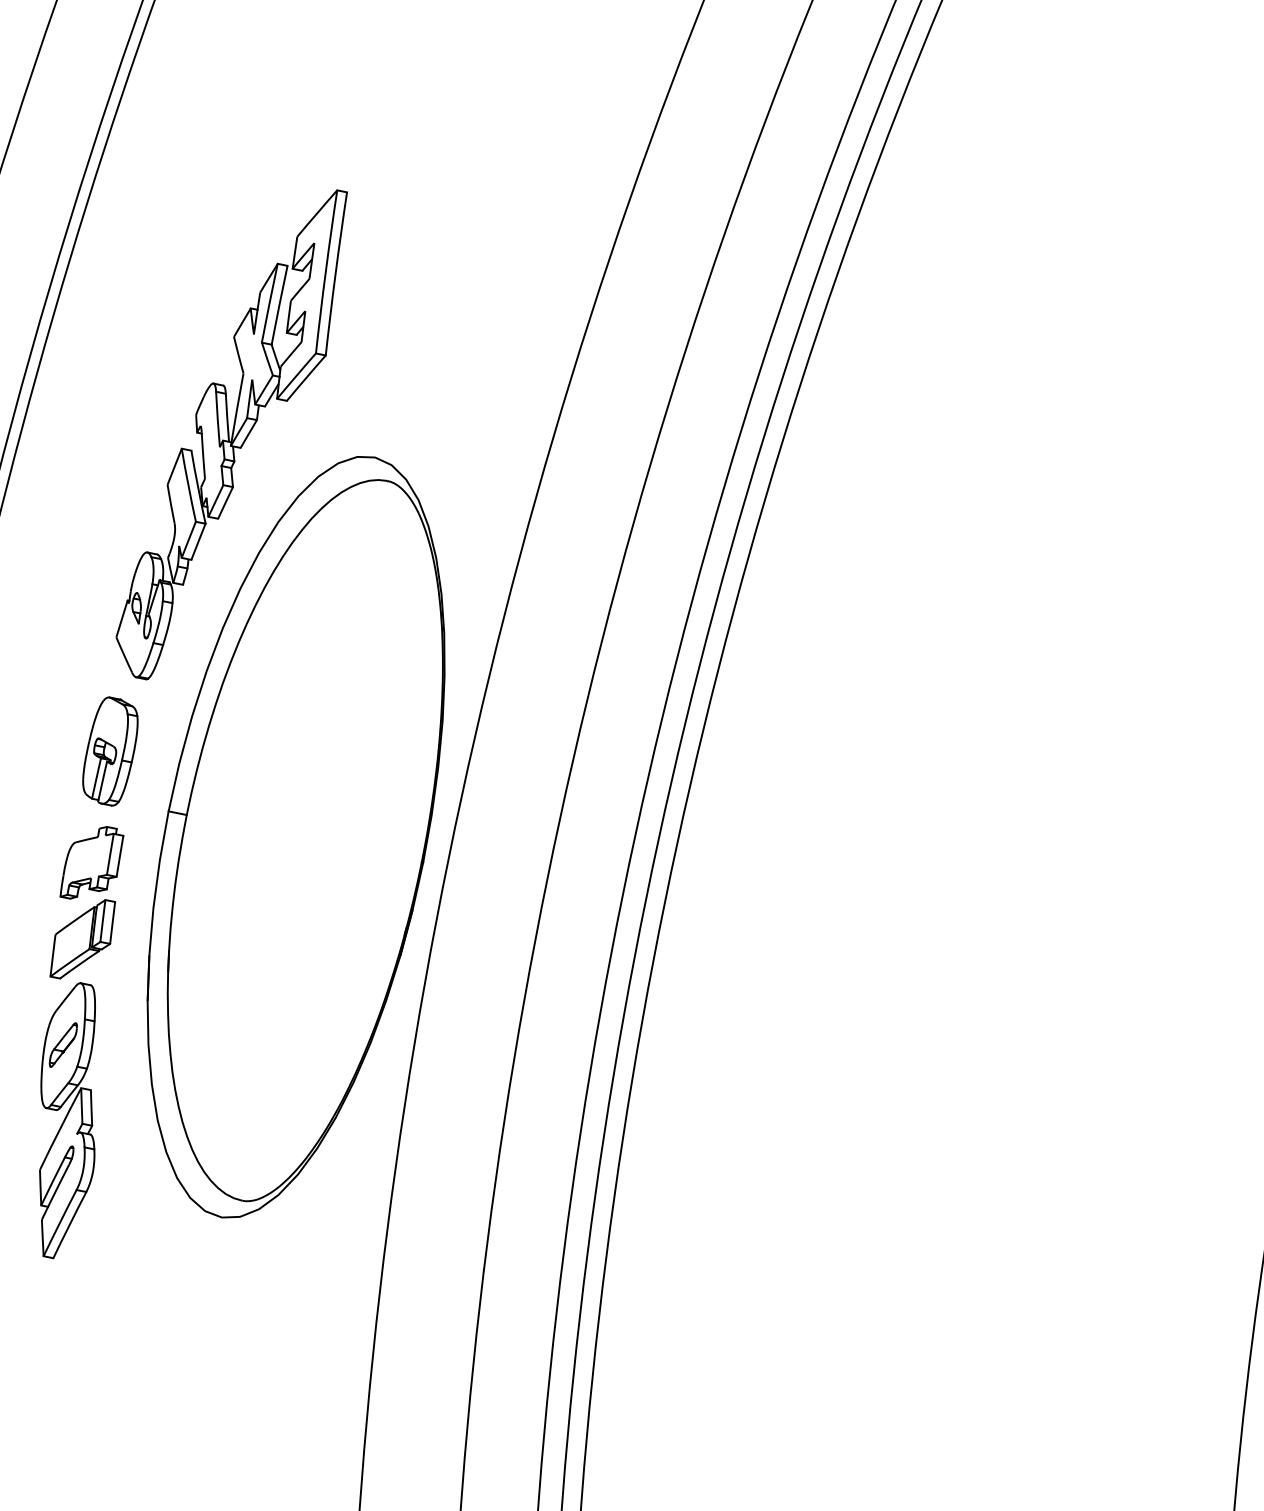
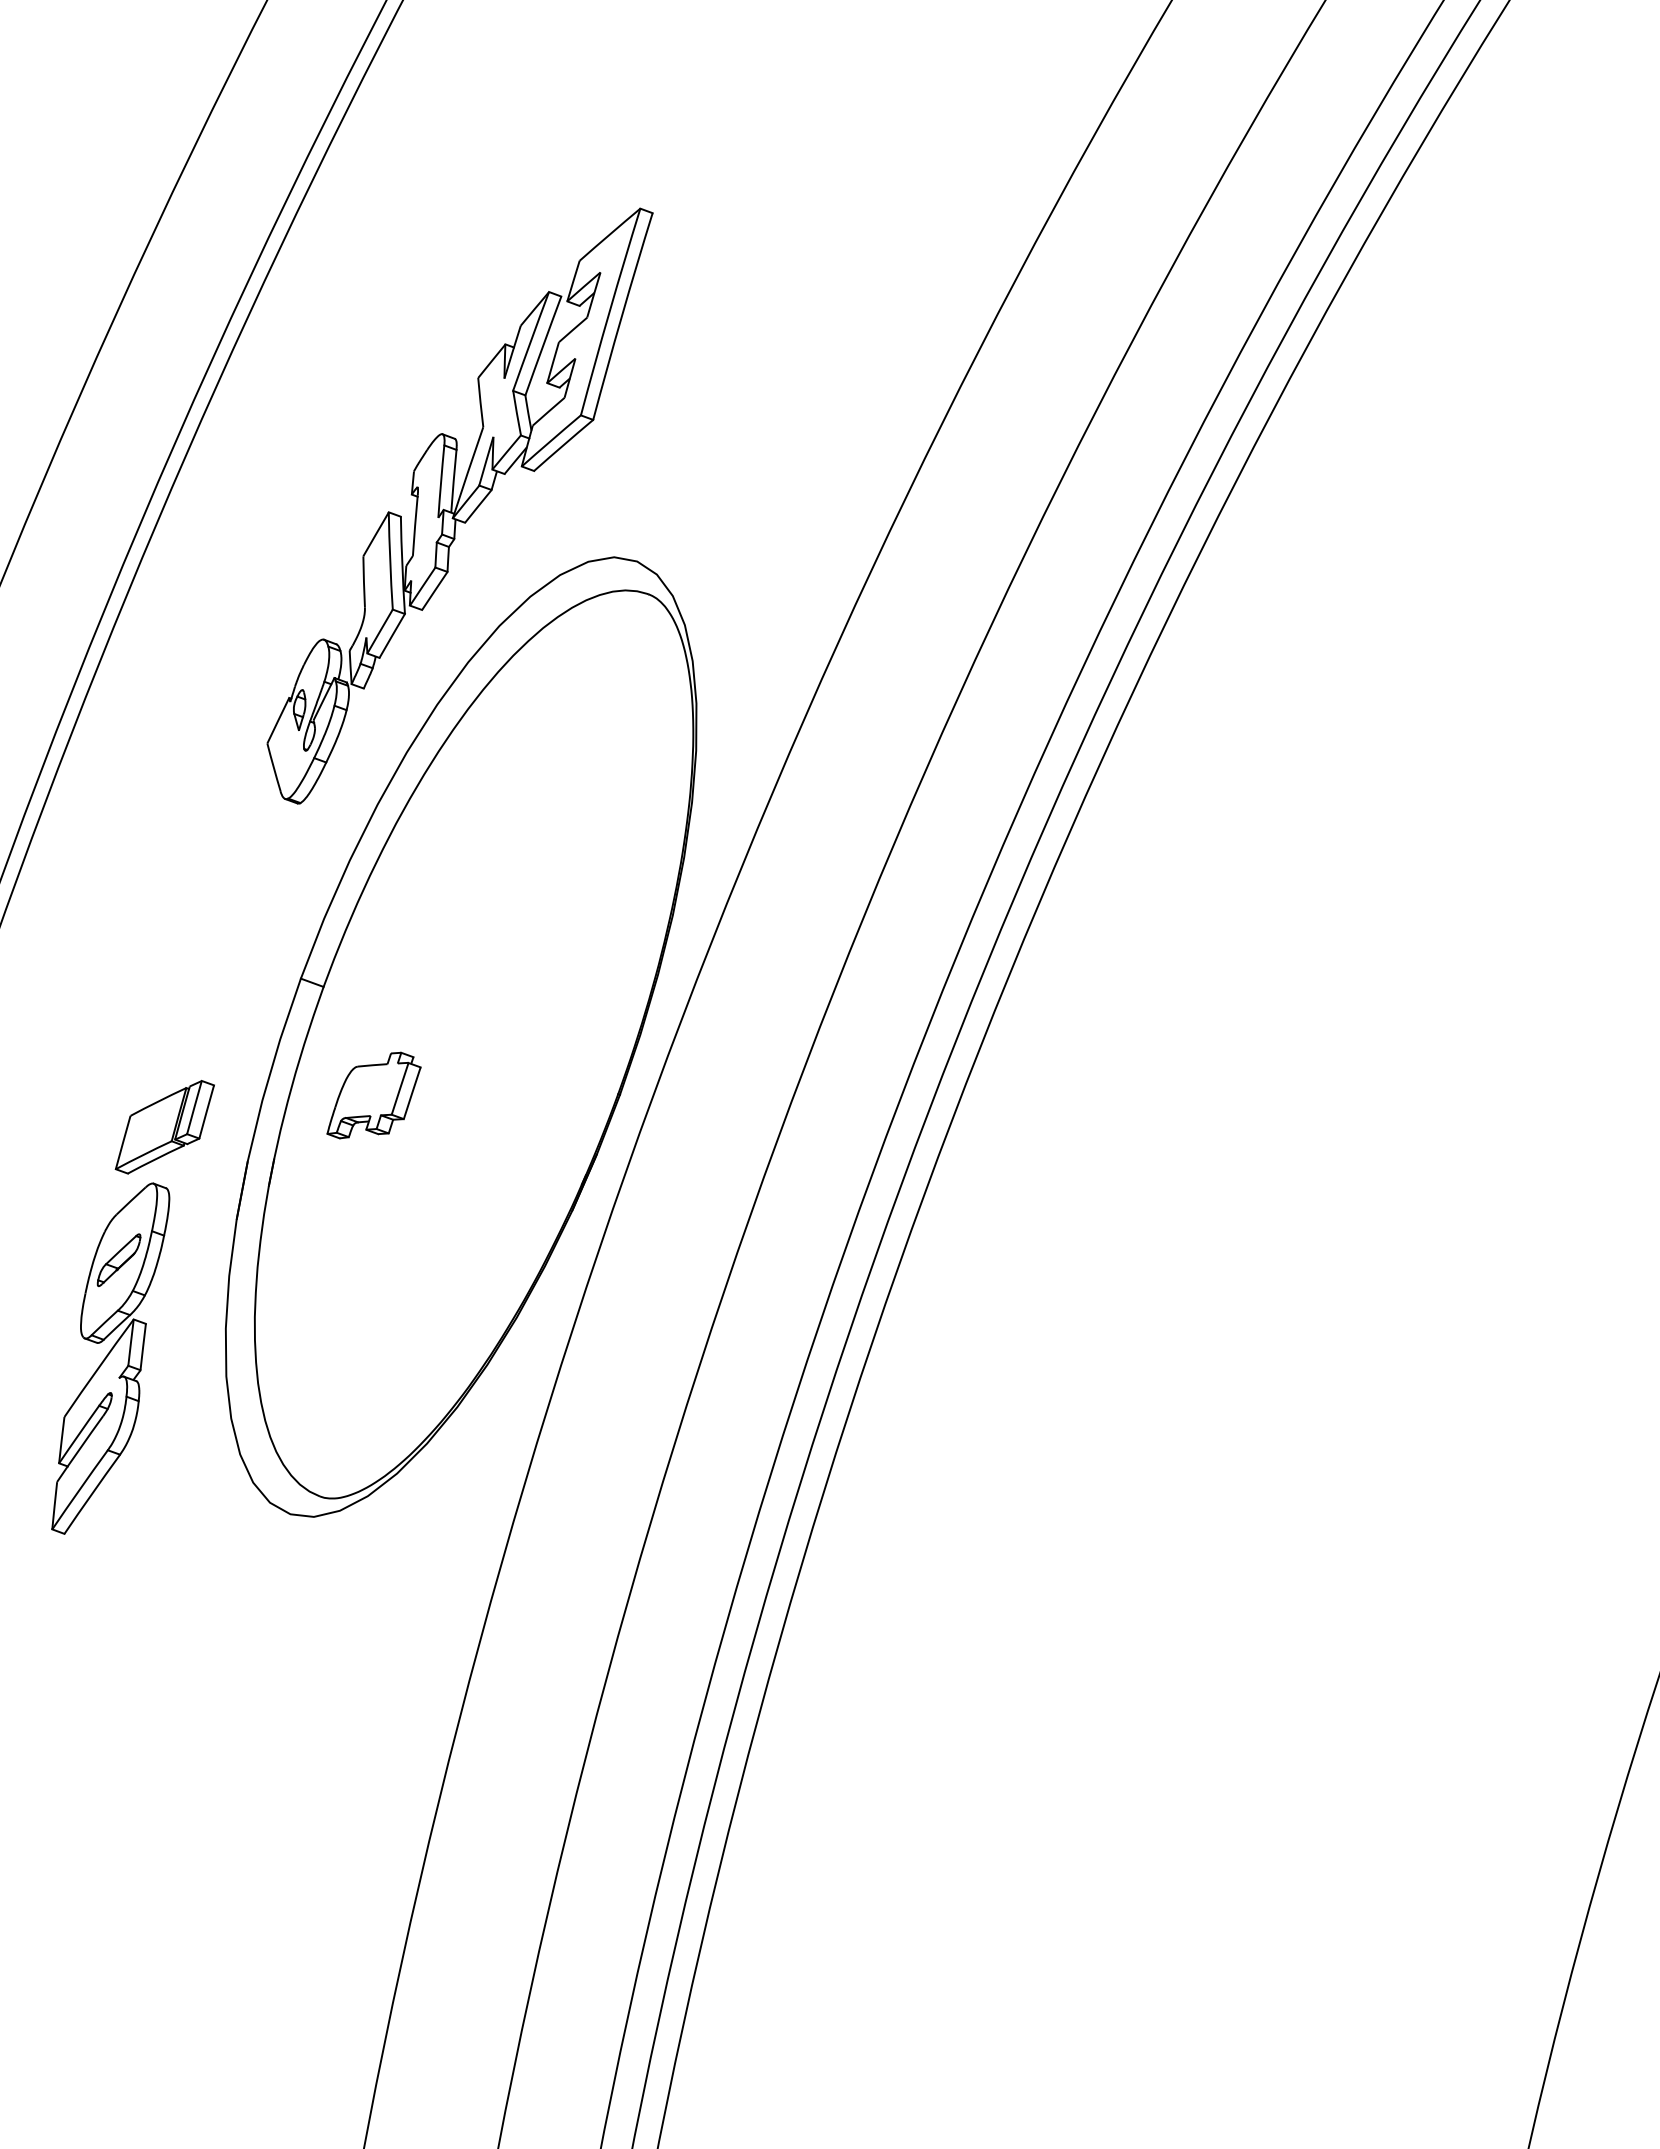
part: (110, 751) -> (237, 889), removed
part: (90, 862) -> (373, 1095), moved

